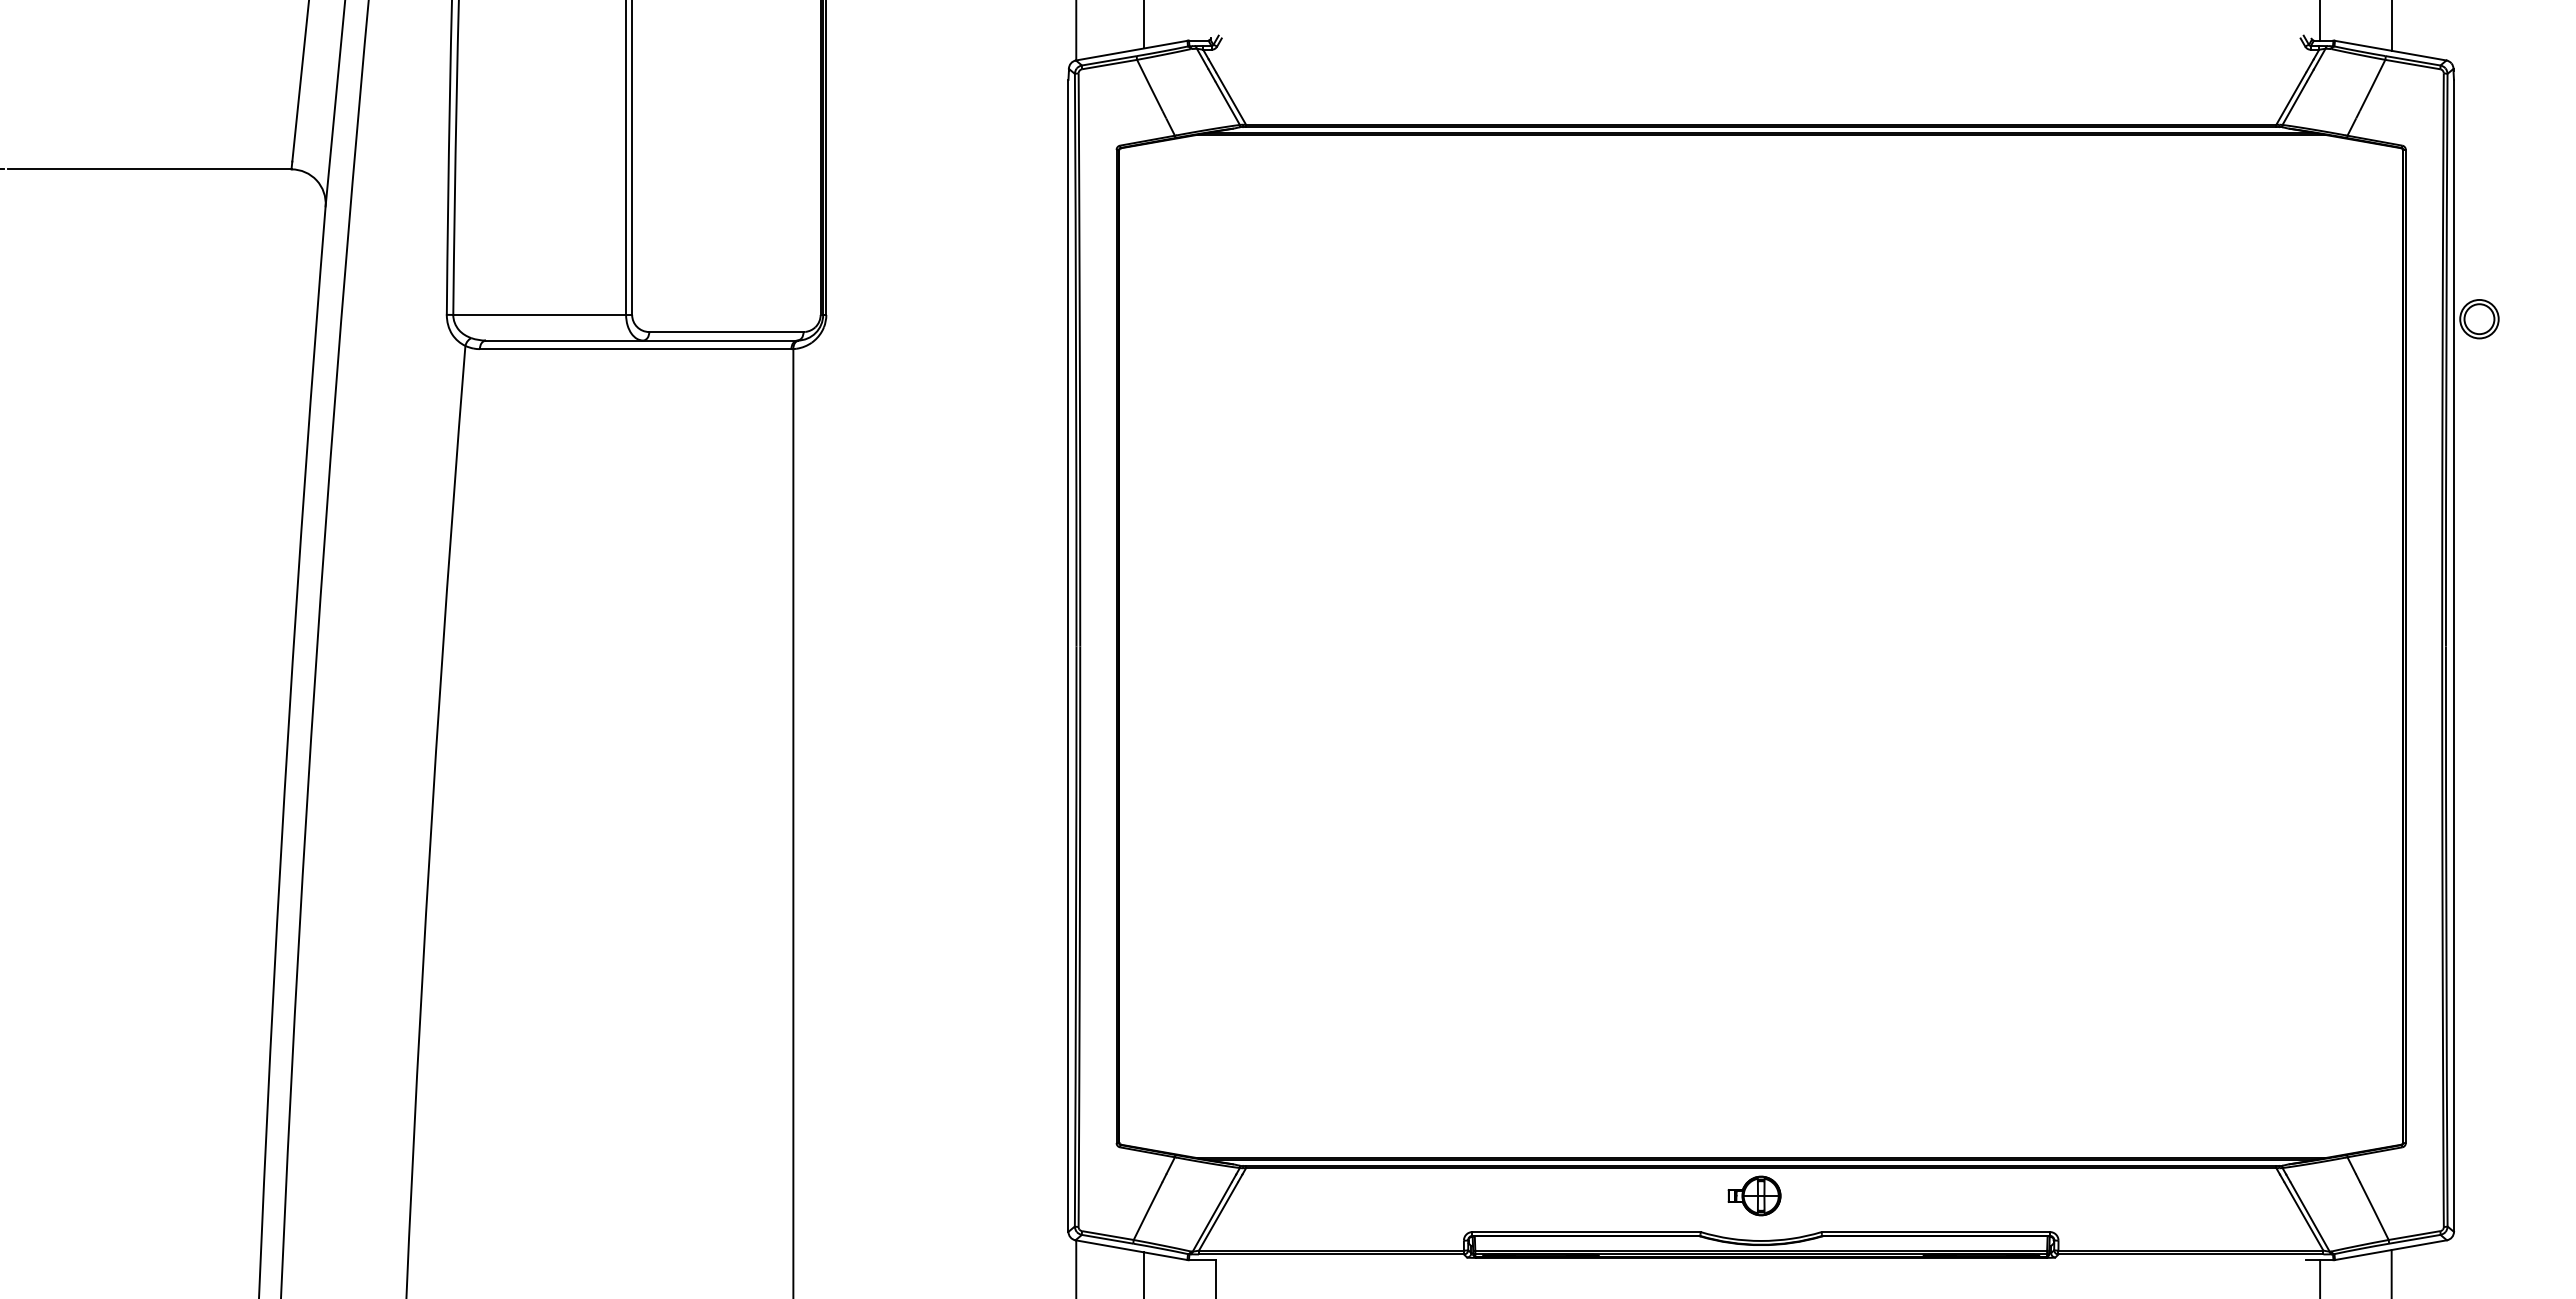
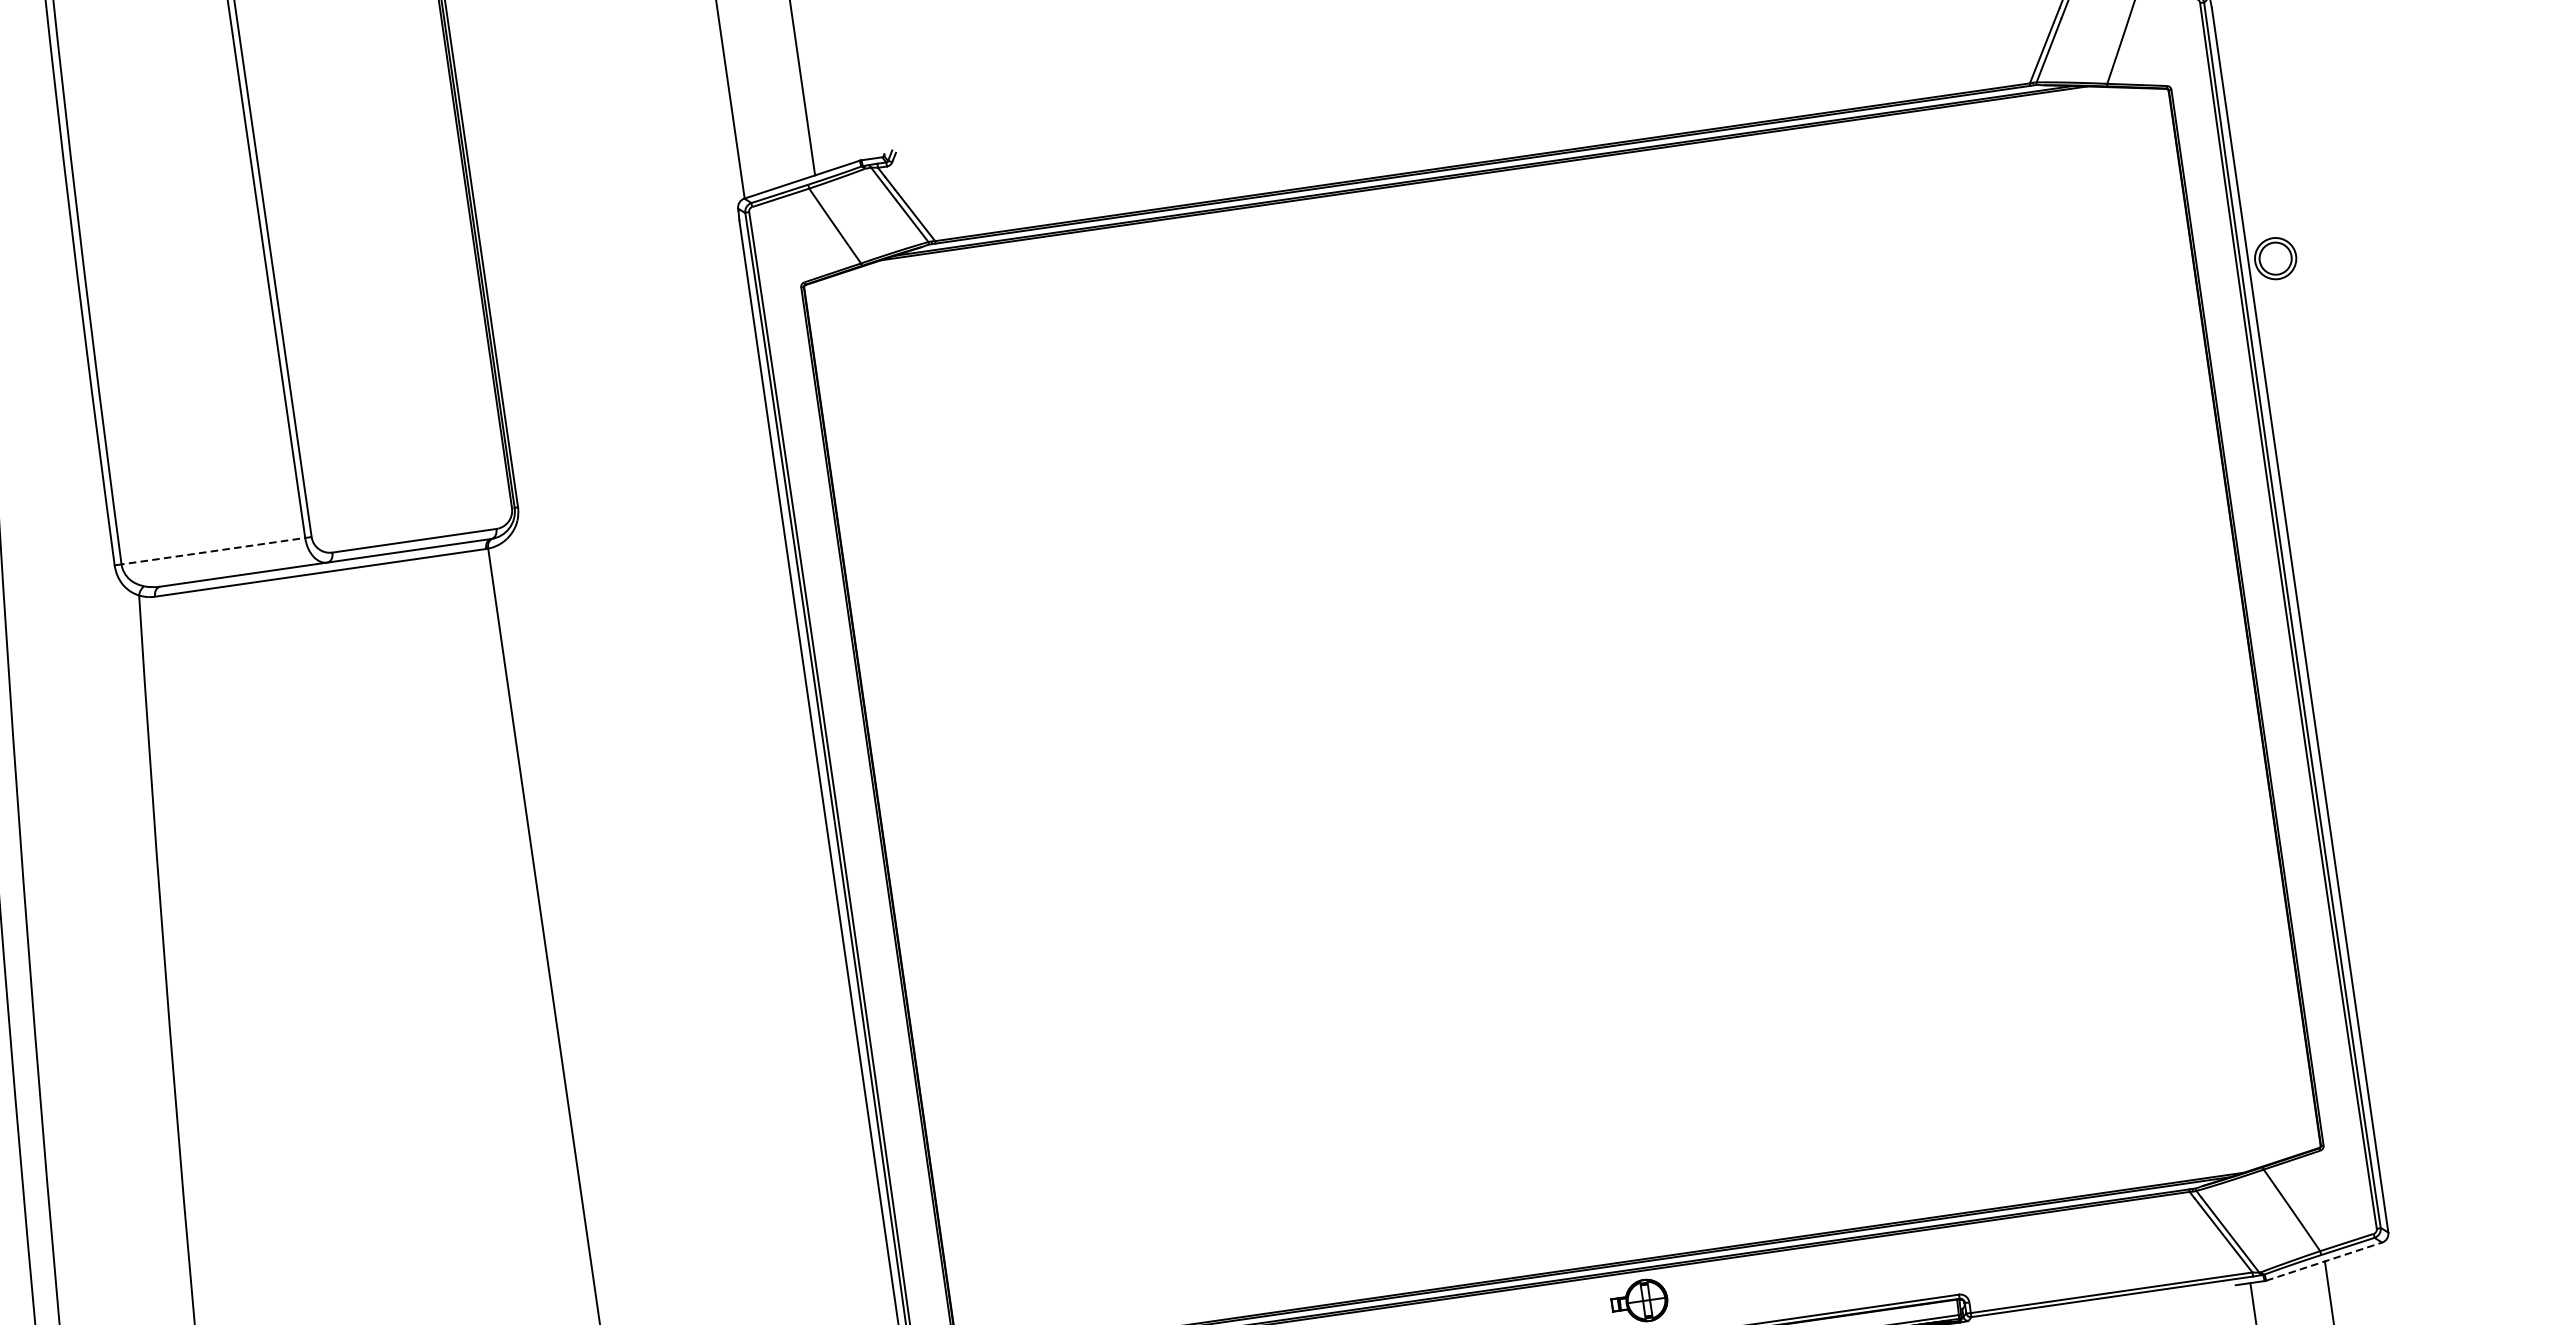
line: (542, 314) -> (216, 550), solid -> dashed
line: (2390, 1250) -> (2323, 1262), solid -> dashed

